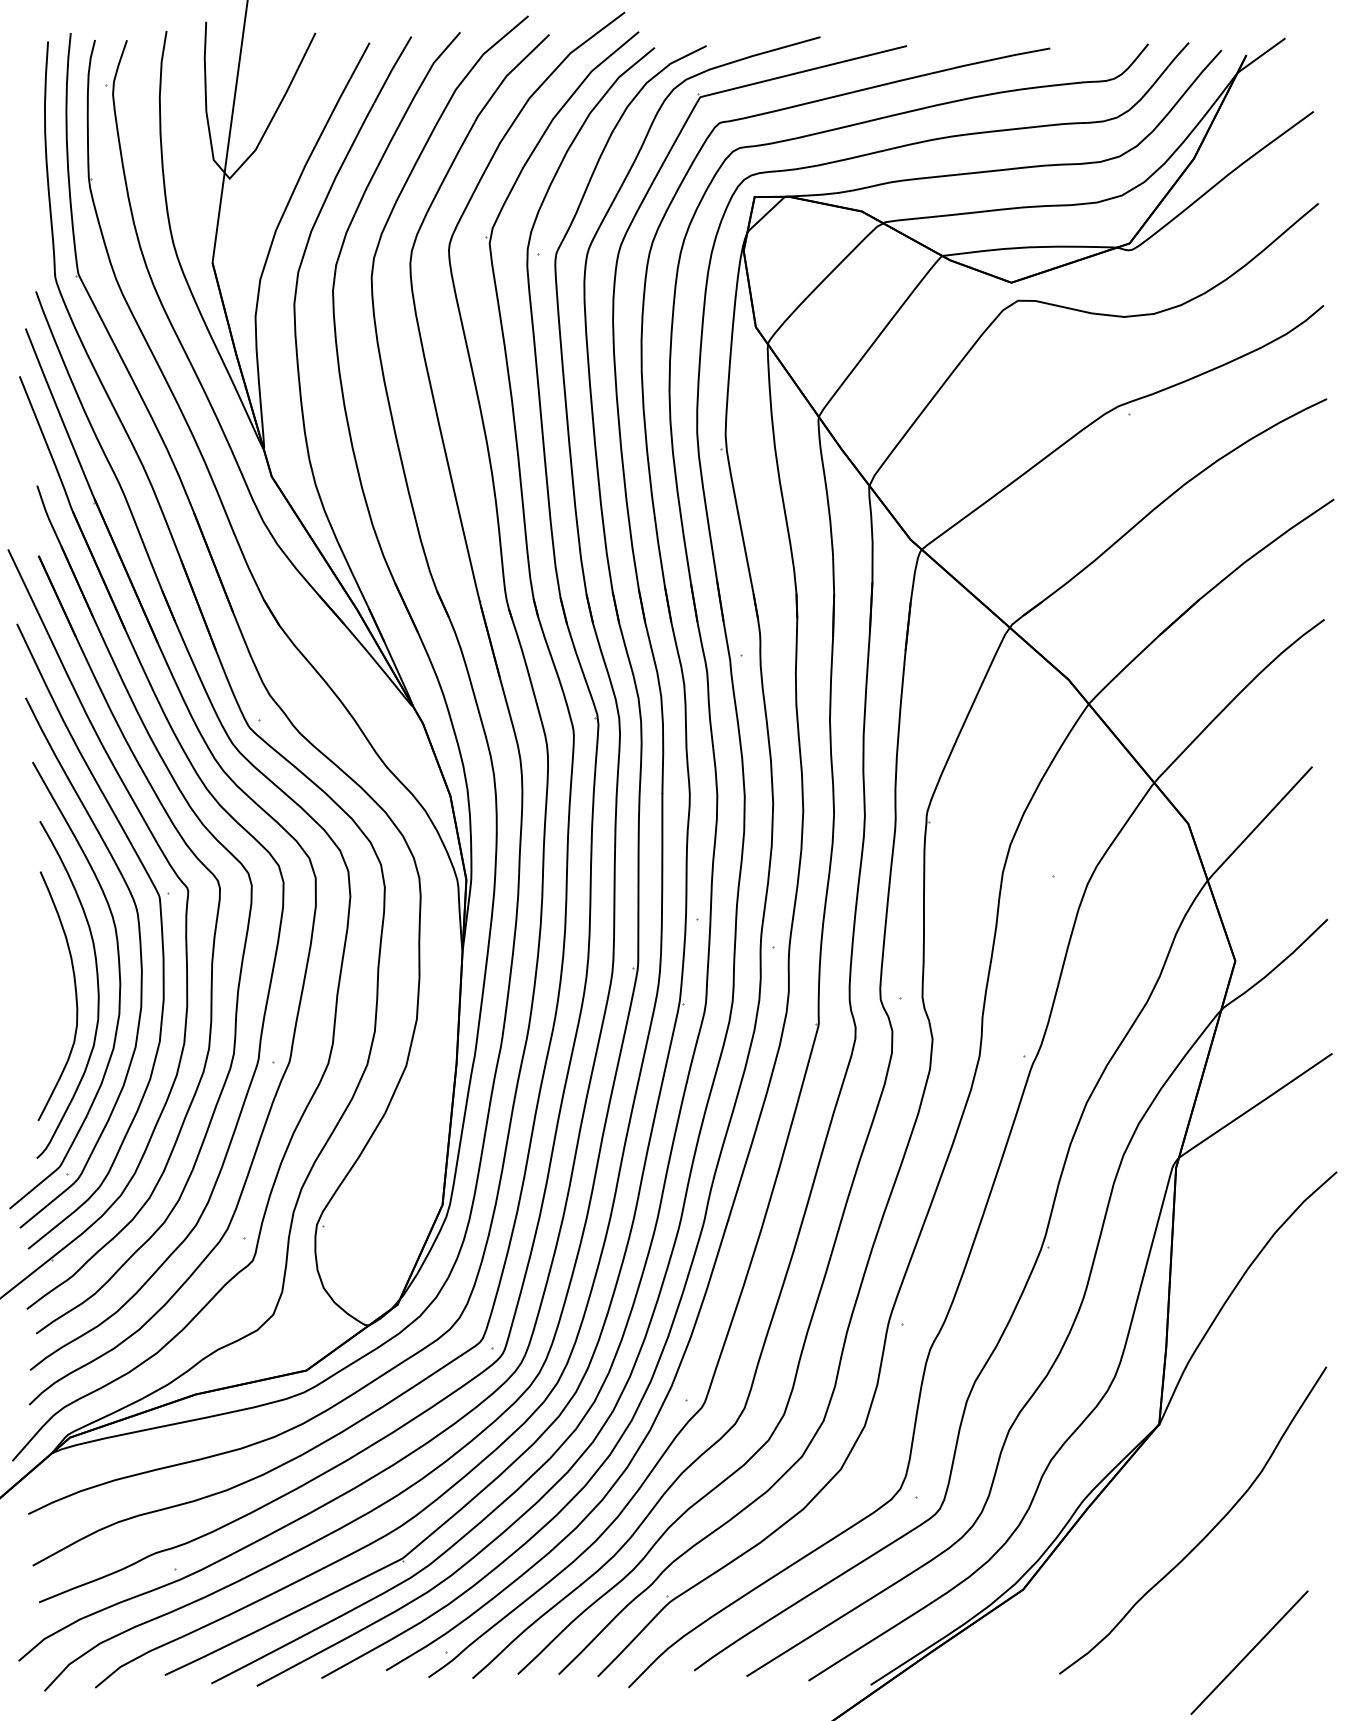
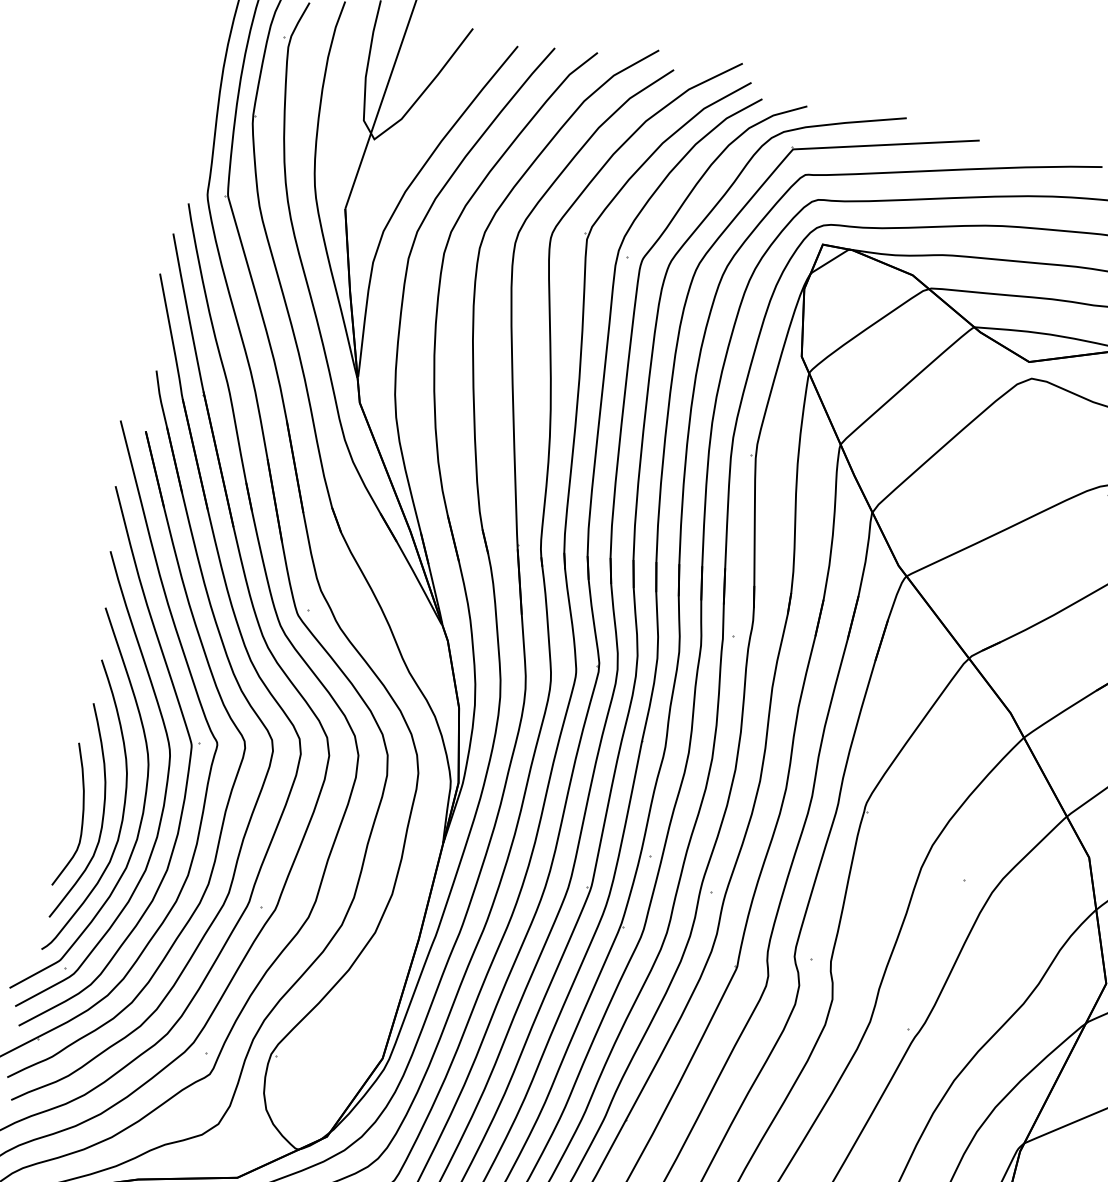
curve: (52, 1000) -> (81, 816), added

